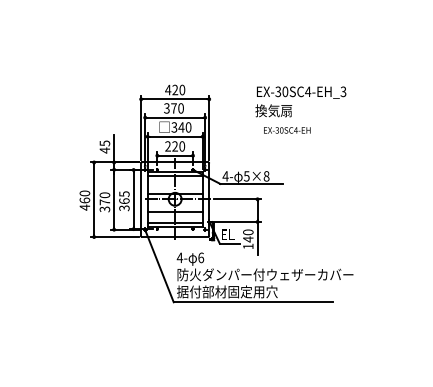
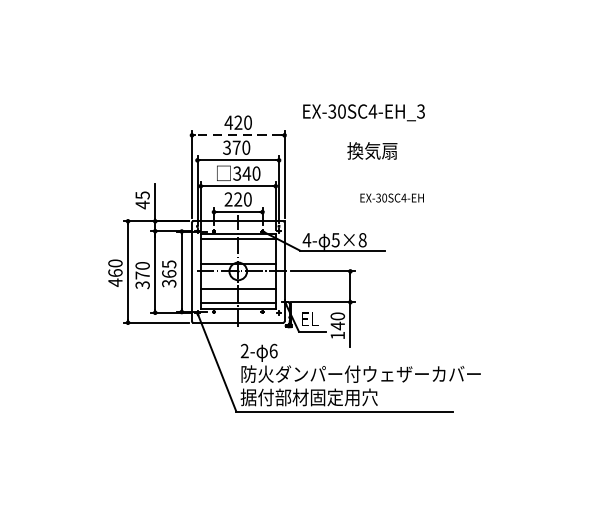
text: (301, 92) -> (363, 112), moved
line: (174, 99) -> (237, 135), solid -> dashed
text: (287, 130) -> (392, 198), moved
text: (179, 257) -> (244, 350), 4- -> 2-

